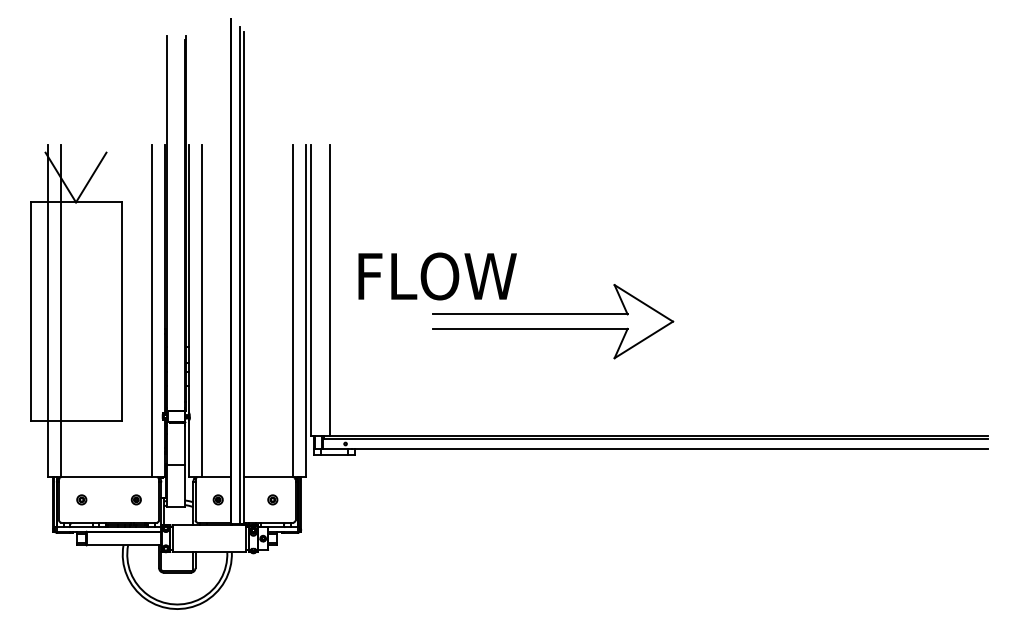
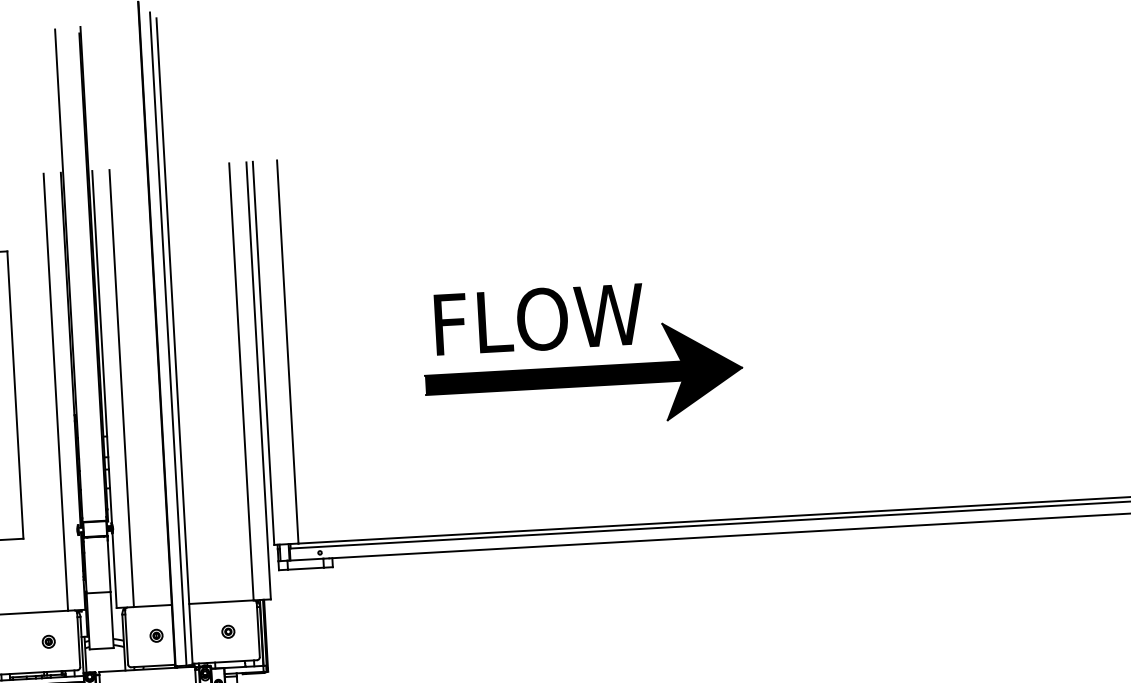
text: (437, 276) -> (539, 319), moved
fill: (552, 321) -> (583, 376), added

